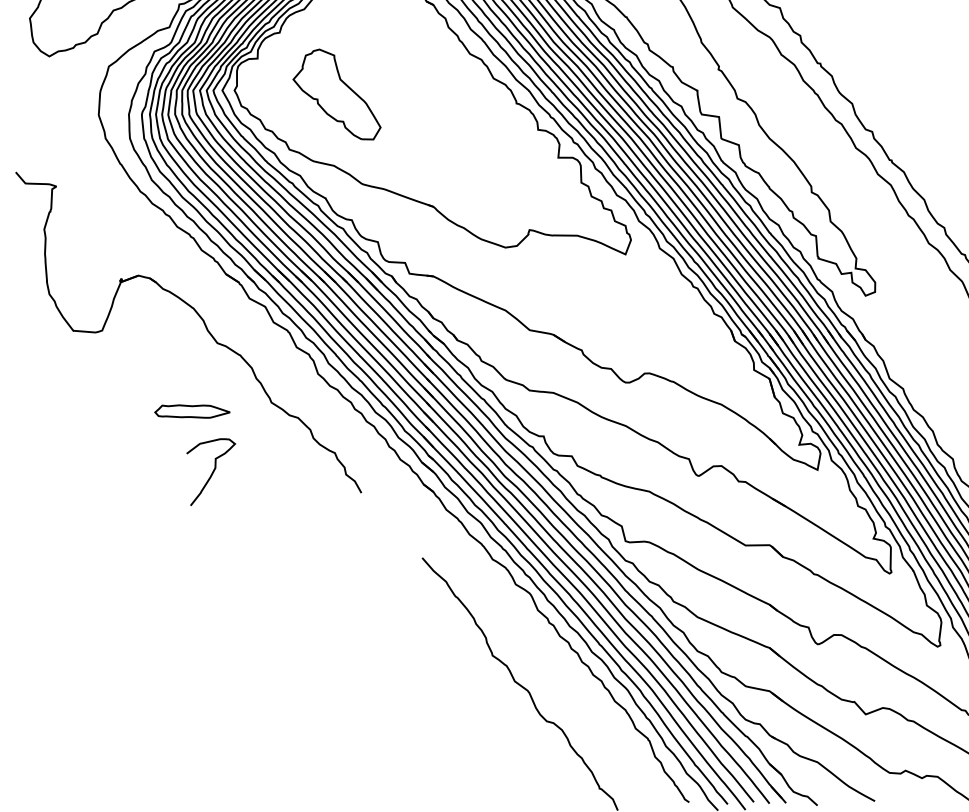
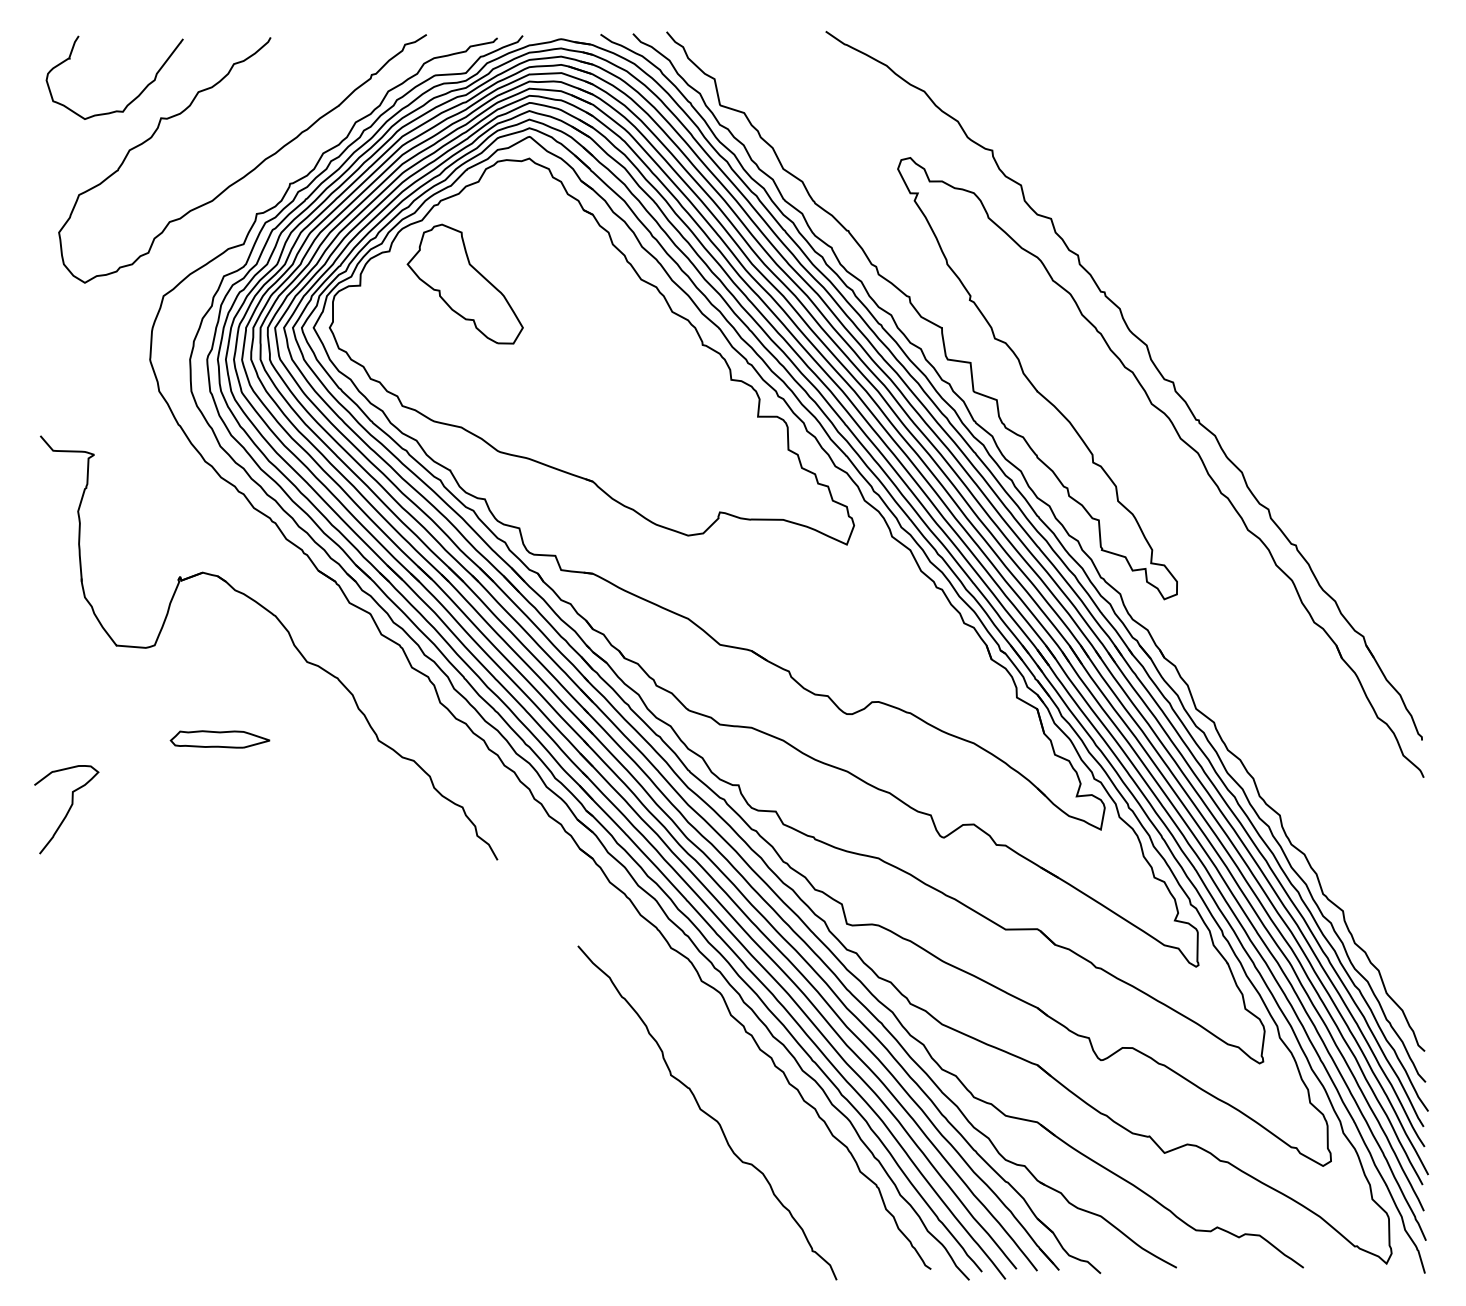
part: (336, 94) -> (464, 283), moved
part: (192, 411) -> (219, 739), moved
curve: (212, 472) -> (68, 809), moved

